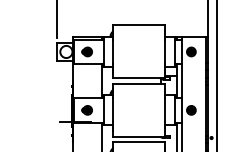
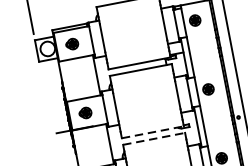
line: (139, 136) -> (153, 132), solid -> dashed
line: (139, 142) -> (154, 139), solid -> dashed

